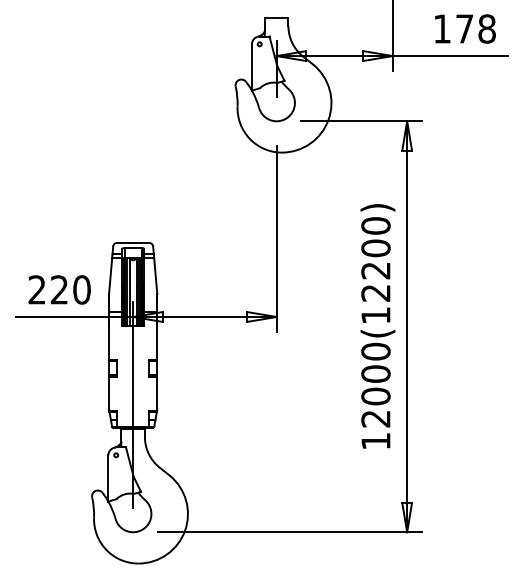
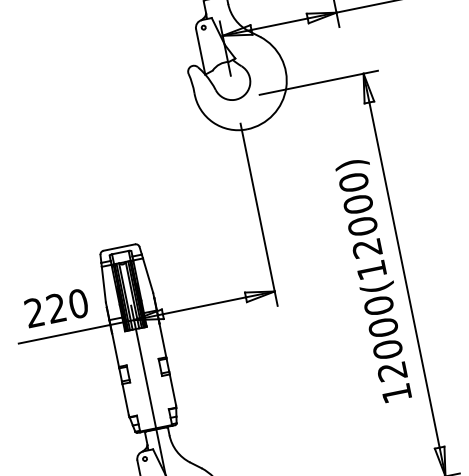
text: (375, 270) -> (362, 226), 12000(12200) -> 12000(12000)

